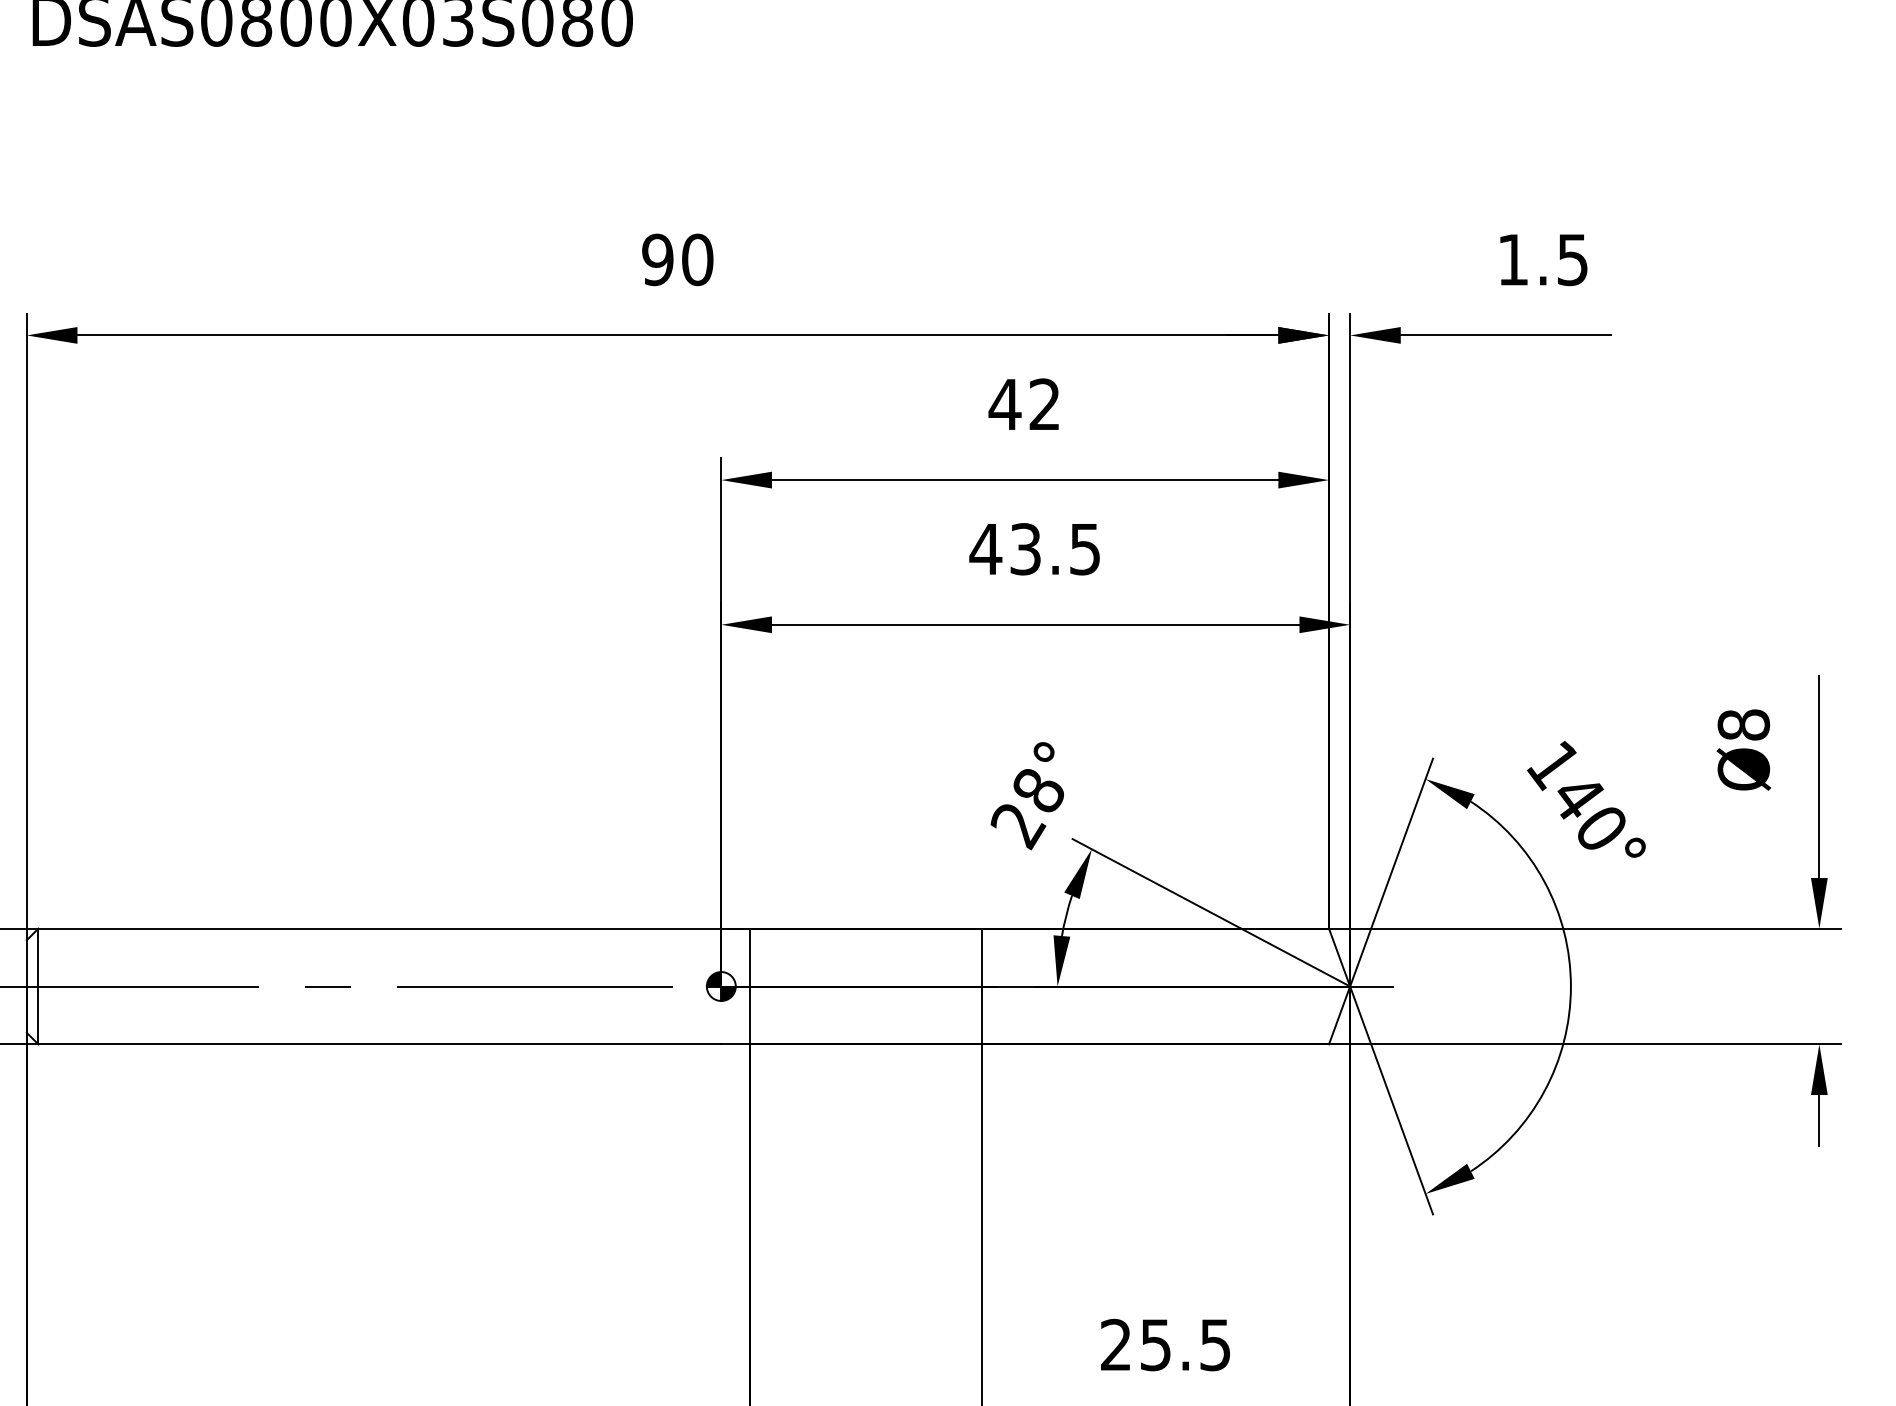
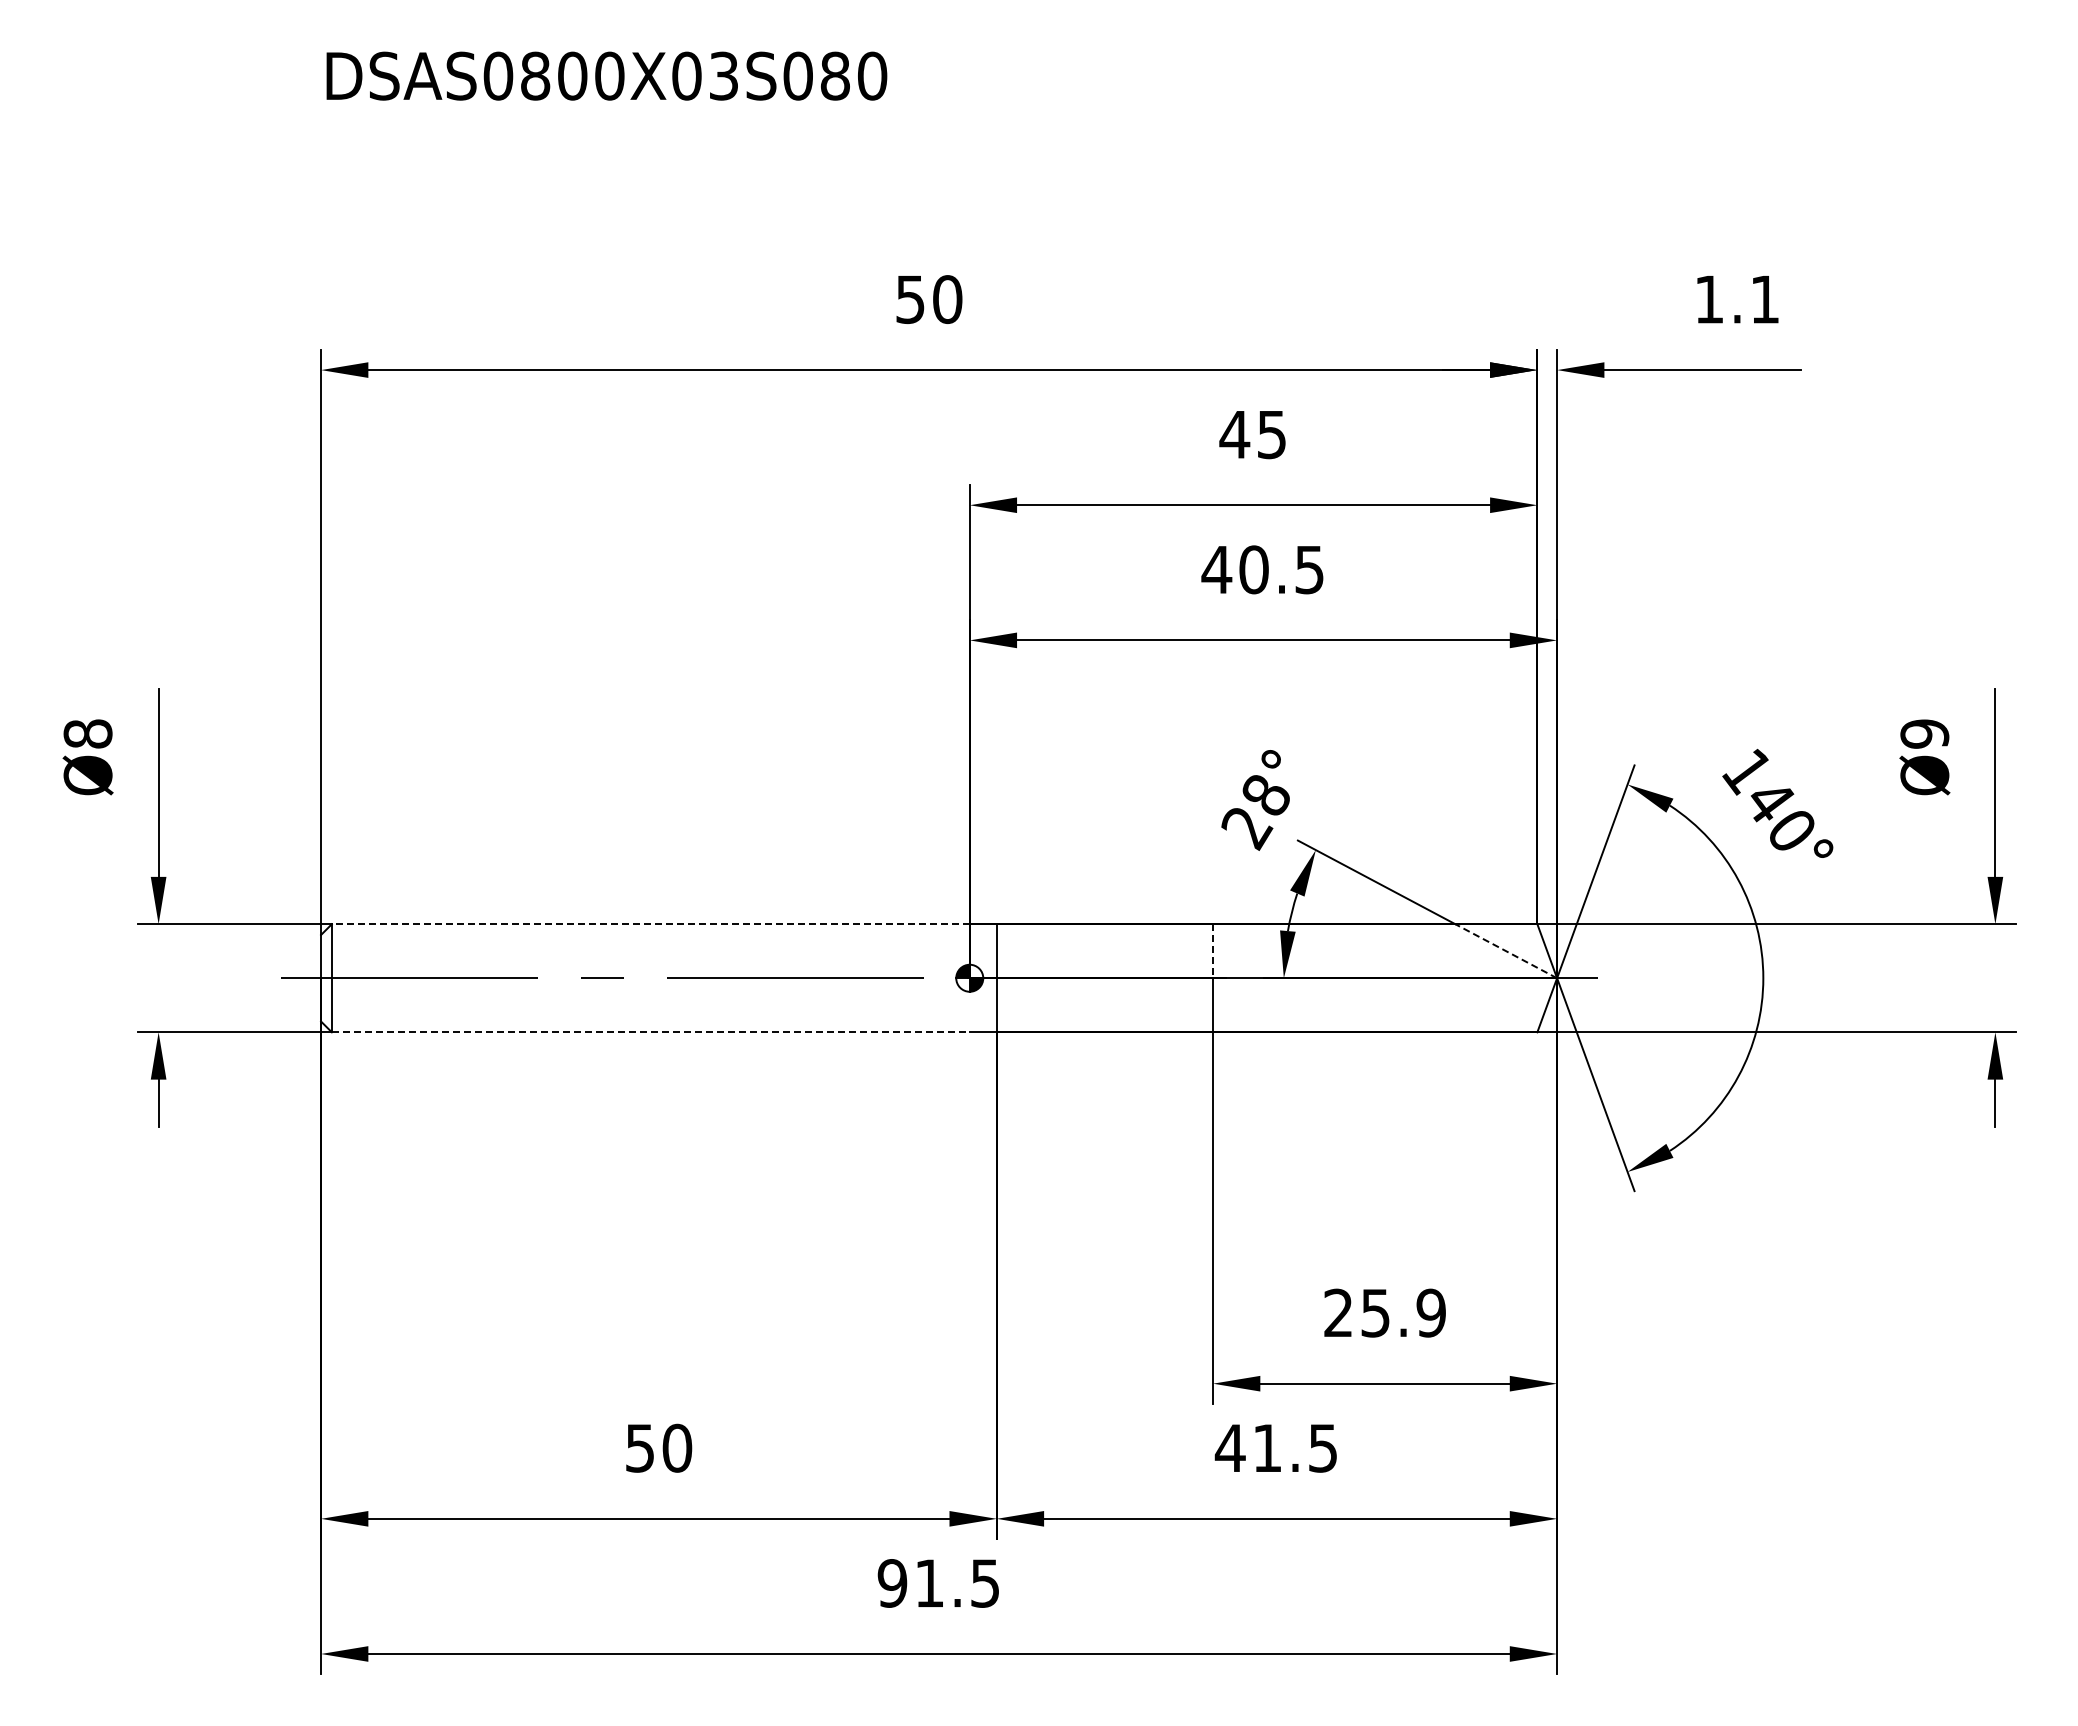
text: (657, 259) -> (910, 299), 90 -> 50
text: (1572, 260) -> (1764, 300), 1.5 -> 1.1
text: (1044, 404) -> (1271, 434), 42 -> 45
text: (1025, 548) -> (1253, 569), 43.5 -> 40.5
text: (1743, 724) -> (1924, 733), Ø8 -> Ø9
line: (379, 928) -> (650, 924), solid -> dashed
line: (982, 957) -> (1213, 951), solid -> dashed
line: (1295, 957) -> (1506, 951), solid -> dashed
line: (379, 1044) -> (650, 1032), solid -> dashed
text: (1214, 1344) -> (1430, 1312), 25.5 -> 25.9

